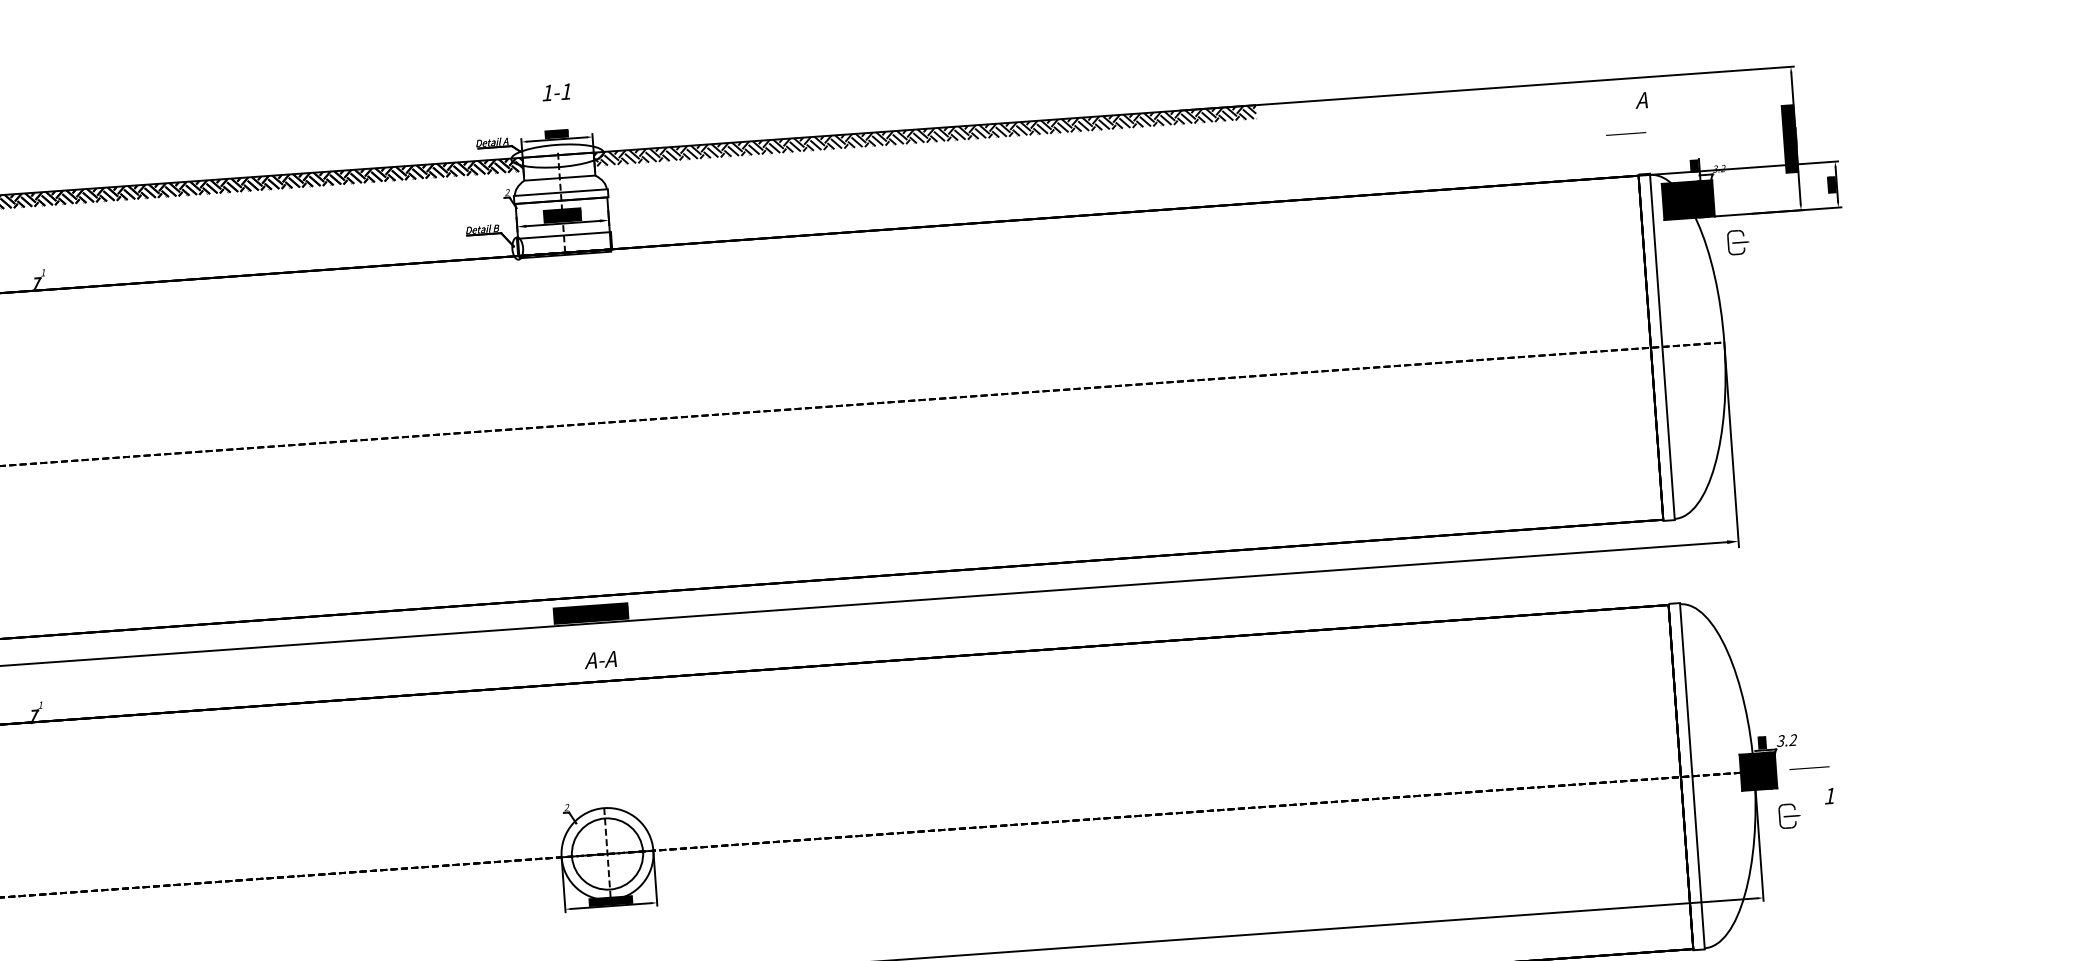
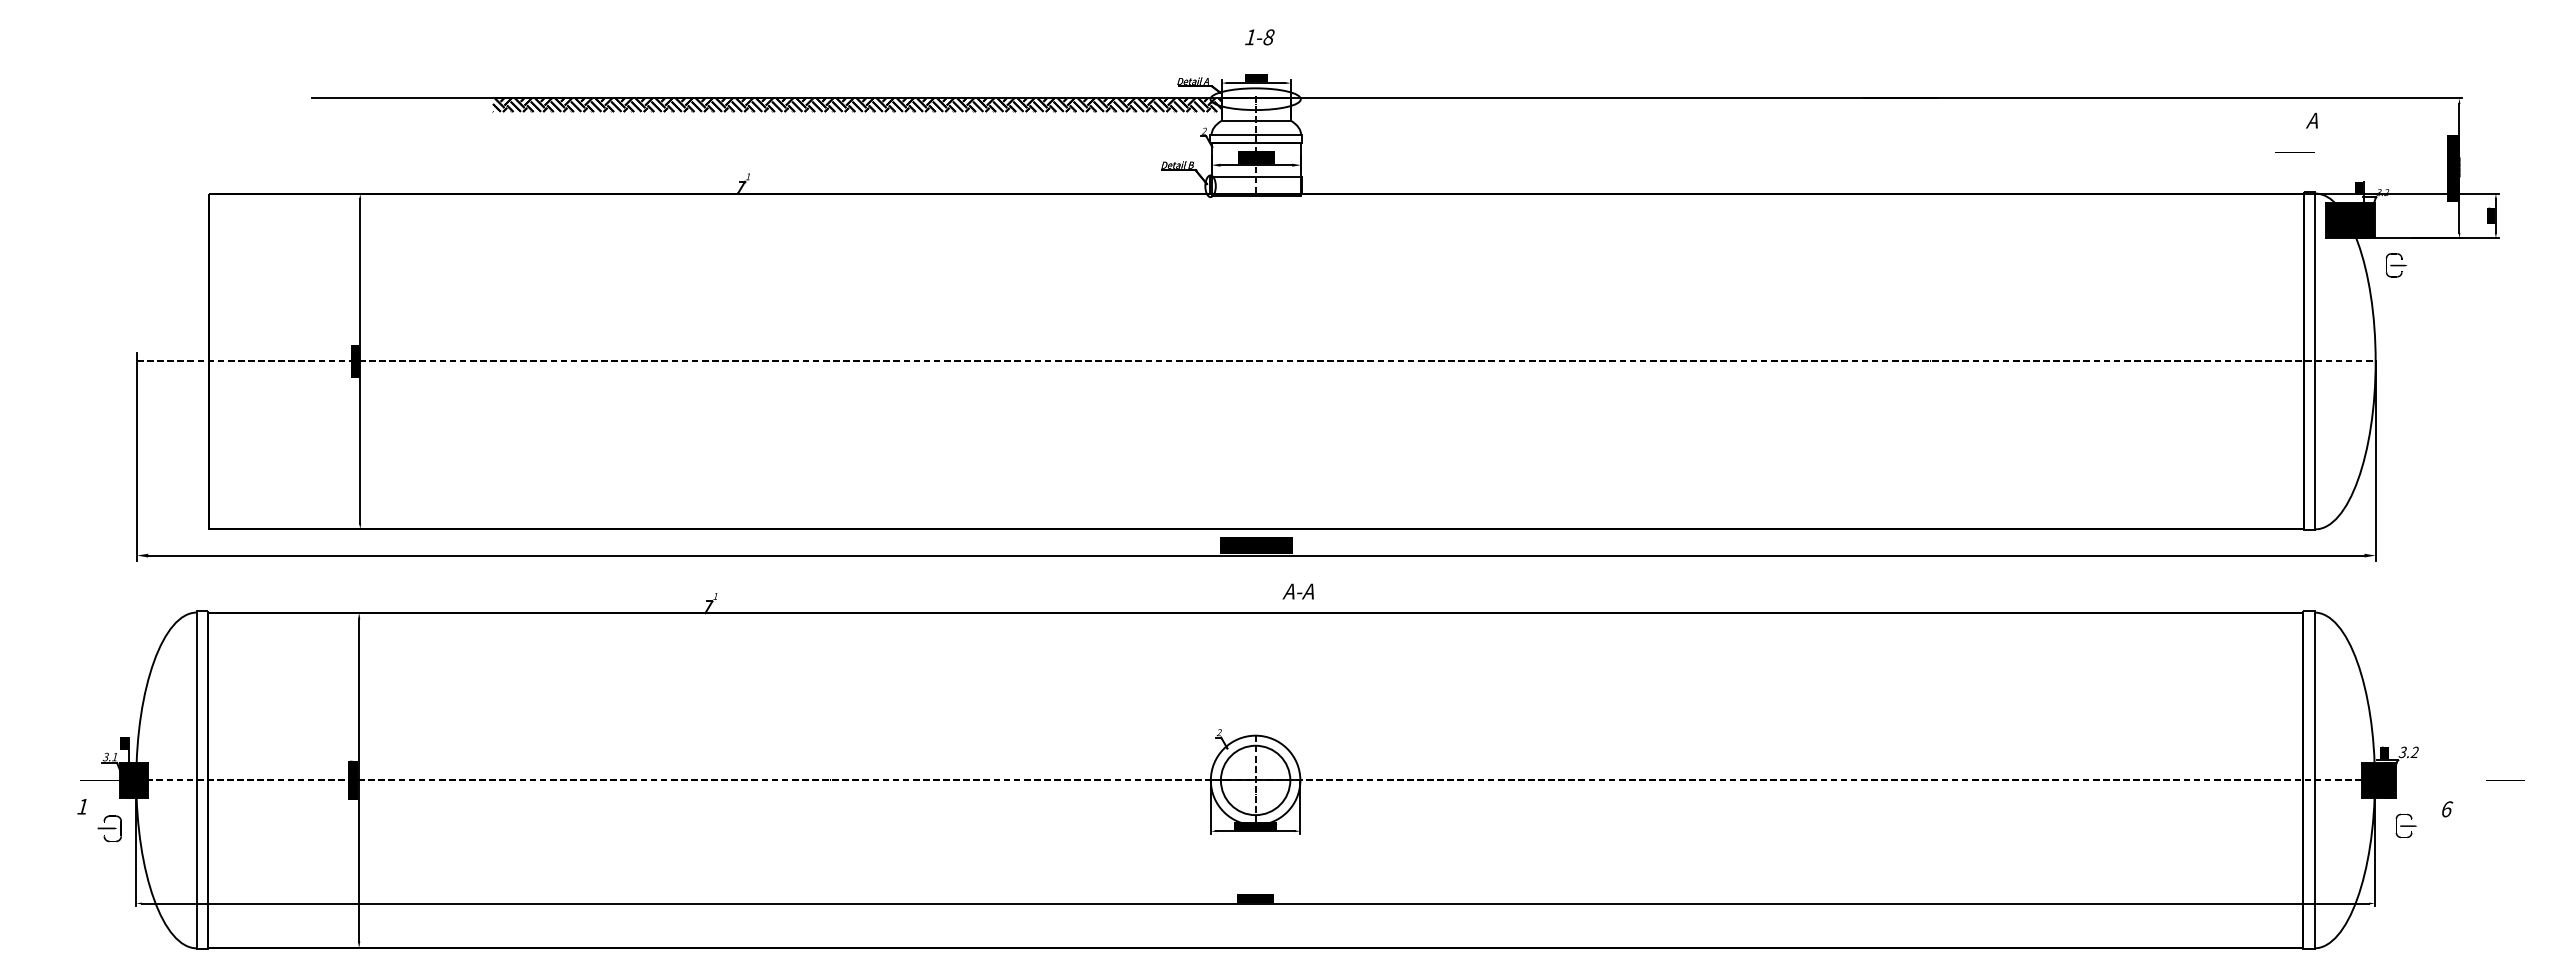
text: (566, 91) -> (1268, 37), 1-1 -> 1-8
hatch: (925, 135) -> (1614, 104), removed
text: (599, 660) -> (1297, 591), moved
line: (1809, 767) -> (2505, 780), moved
text: (1830, 796) -> (2447, 809), 1 -> 6

